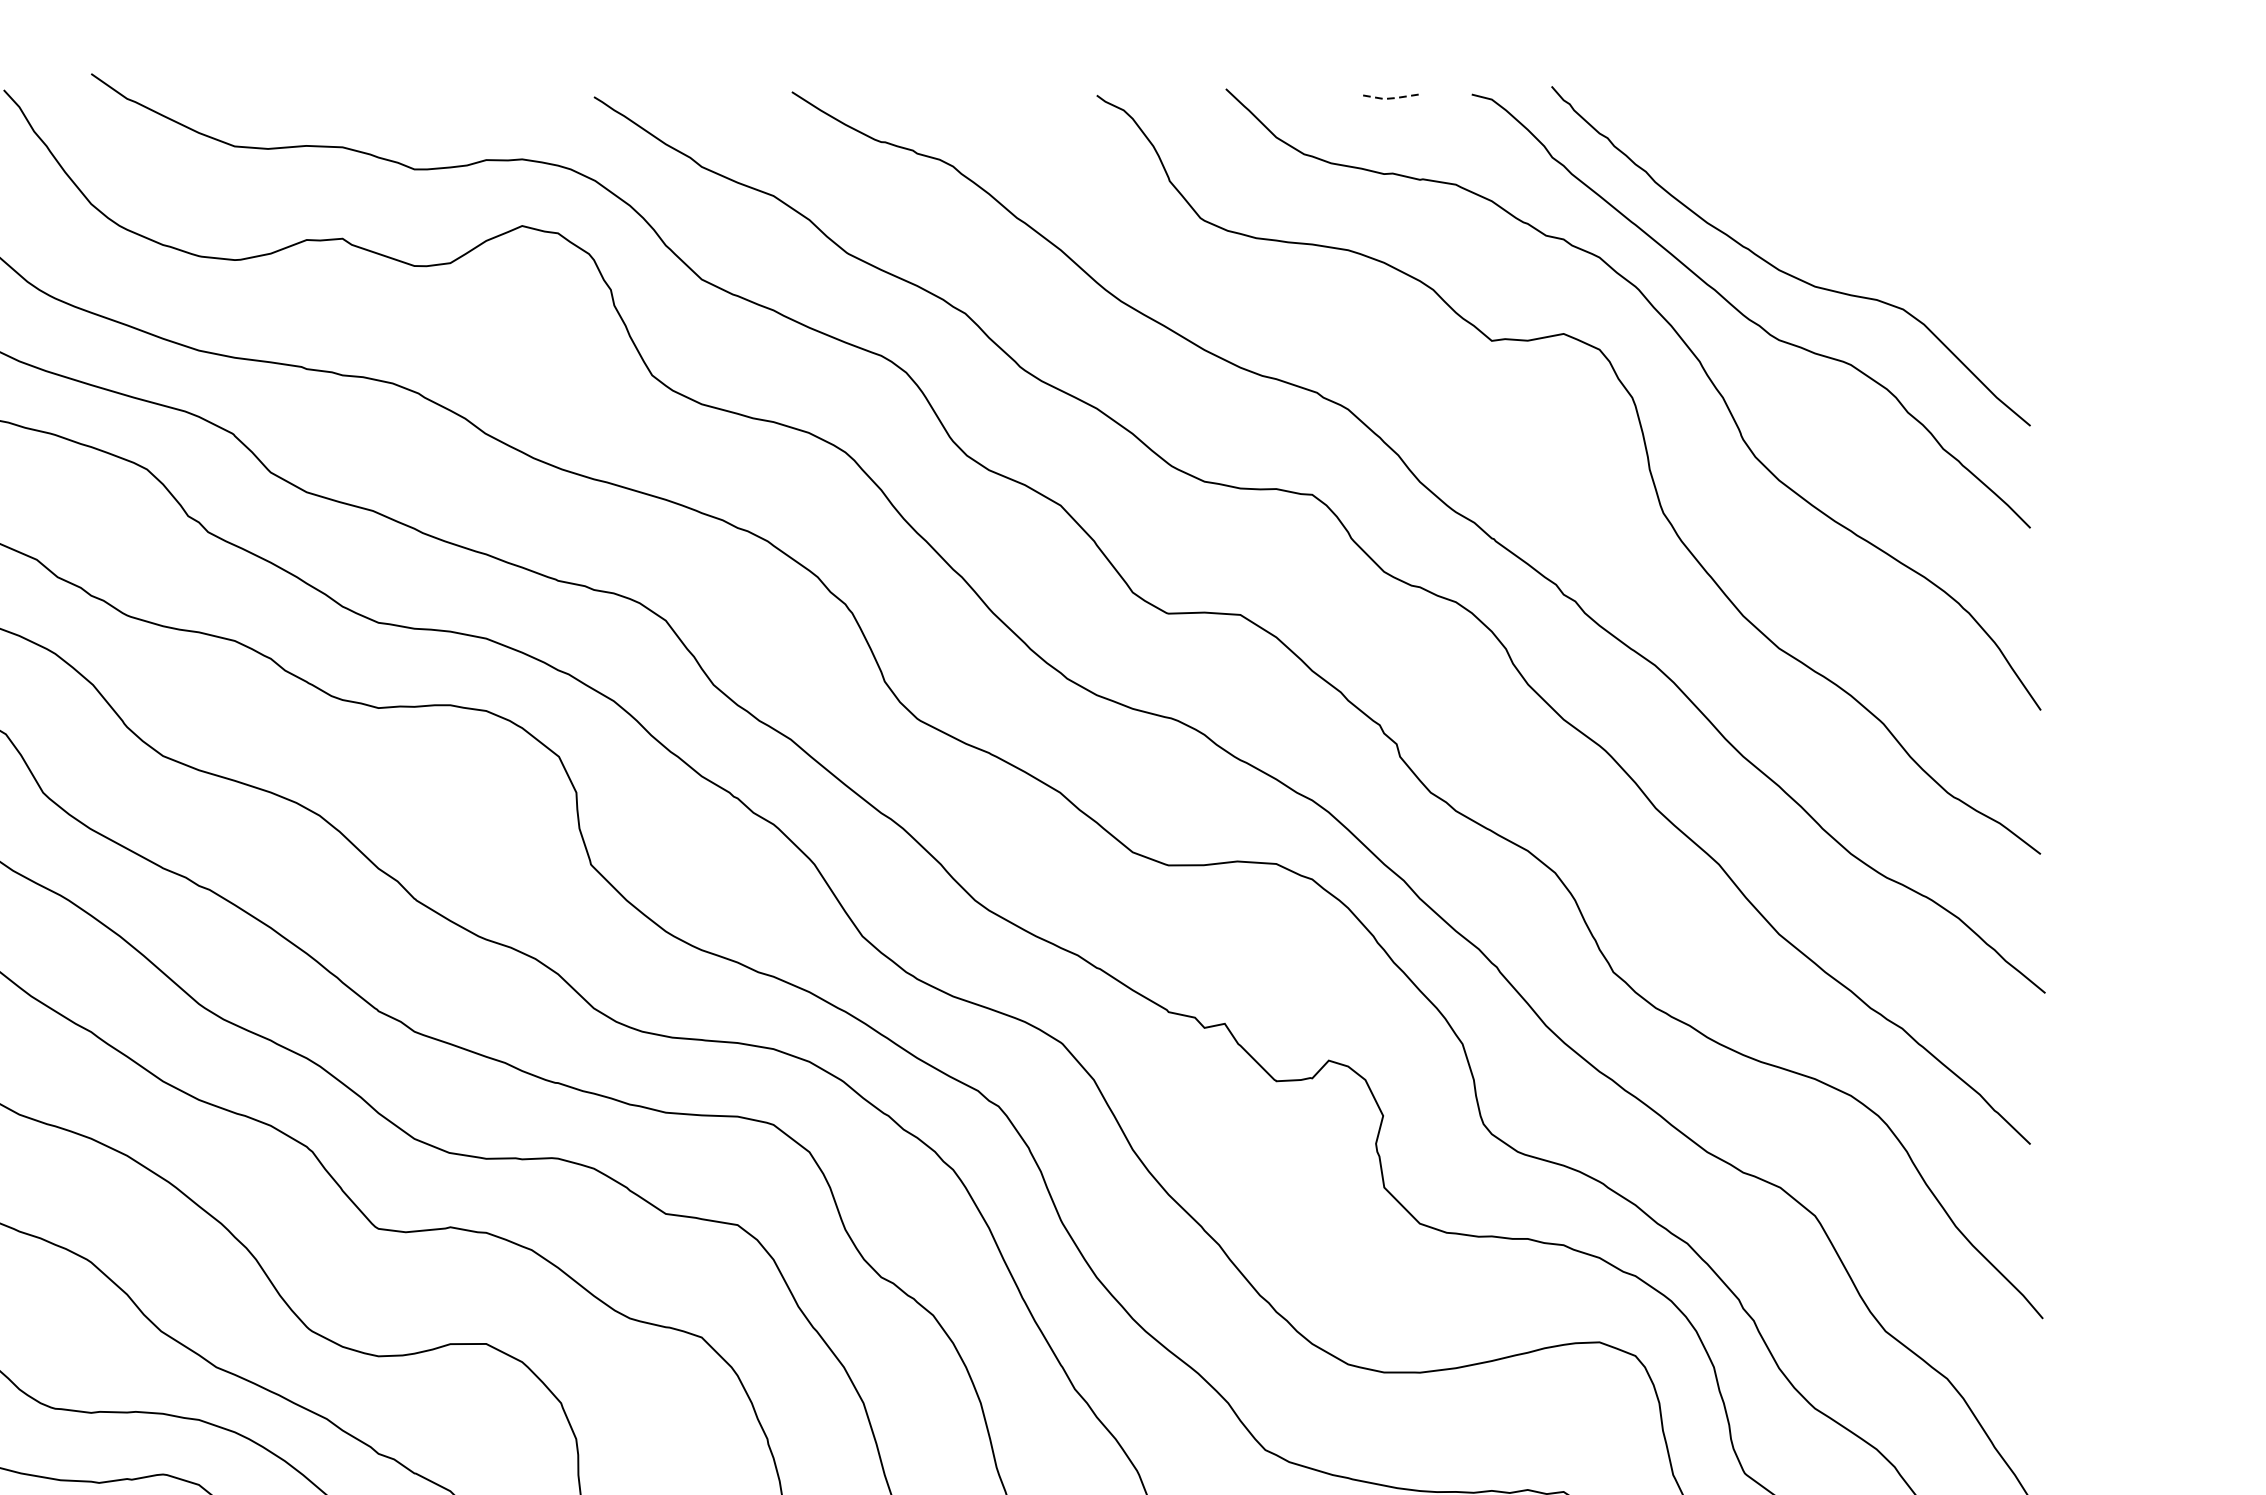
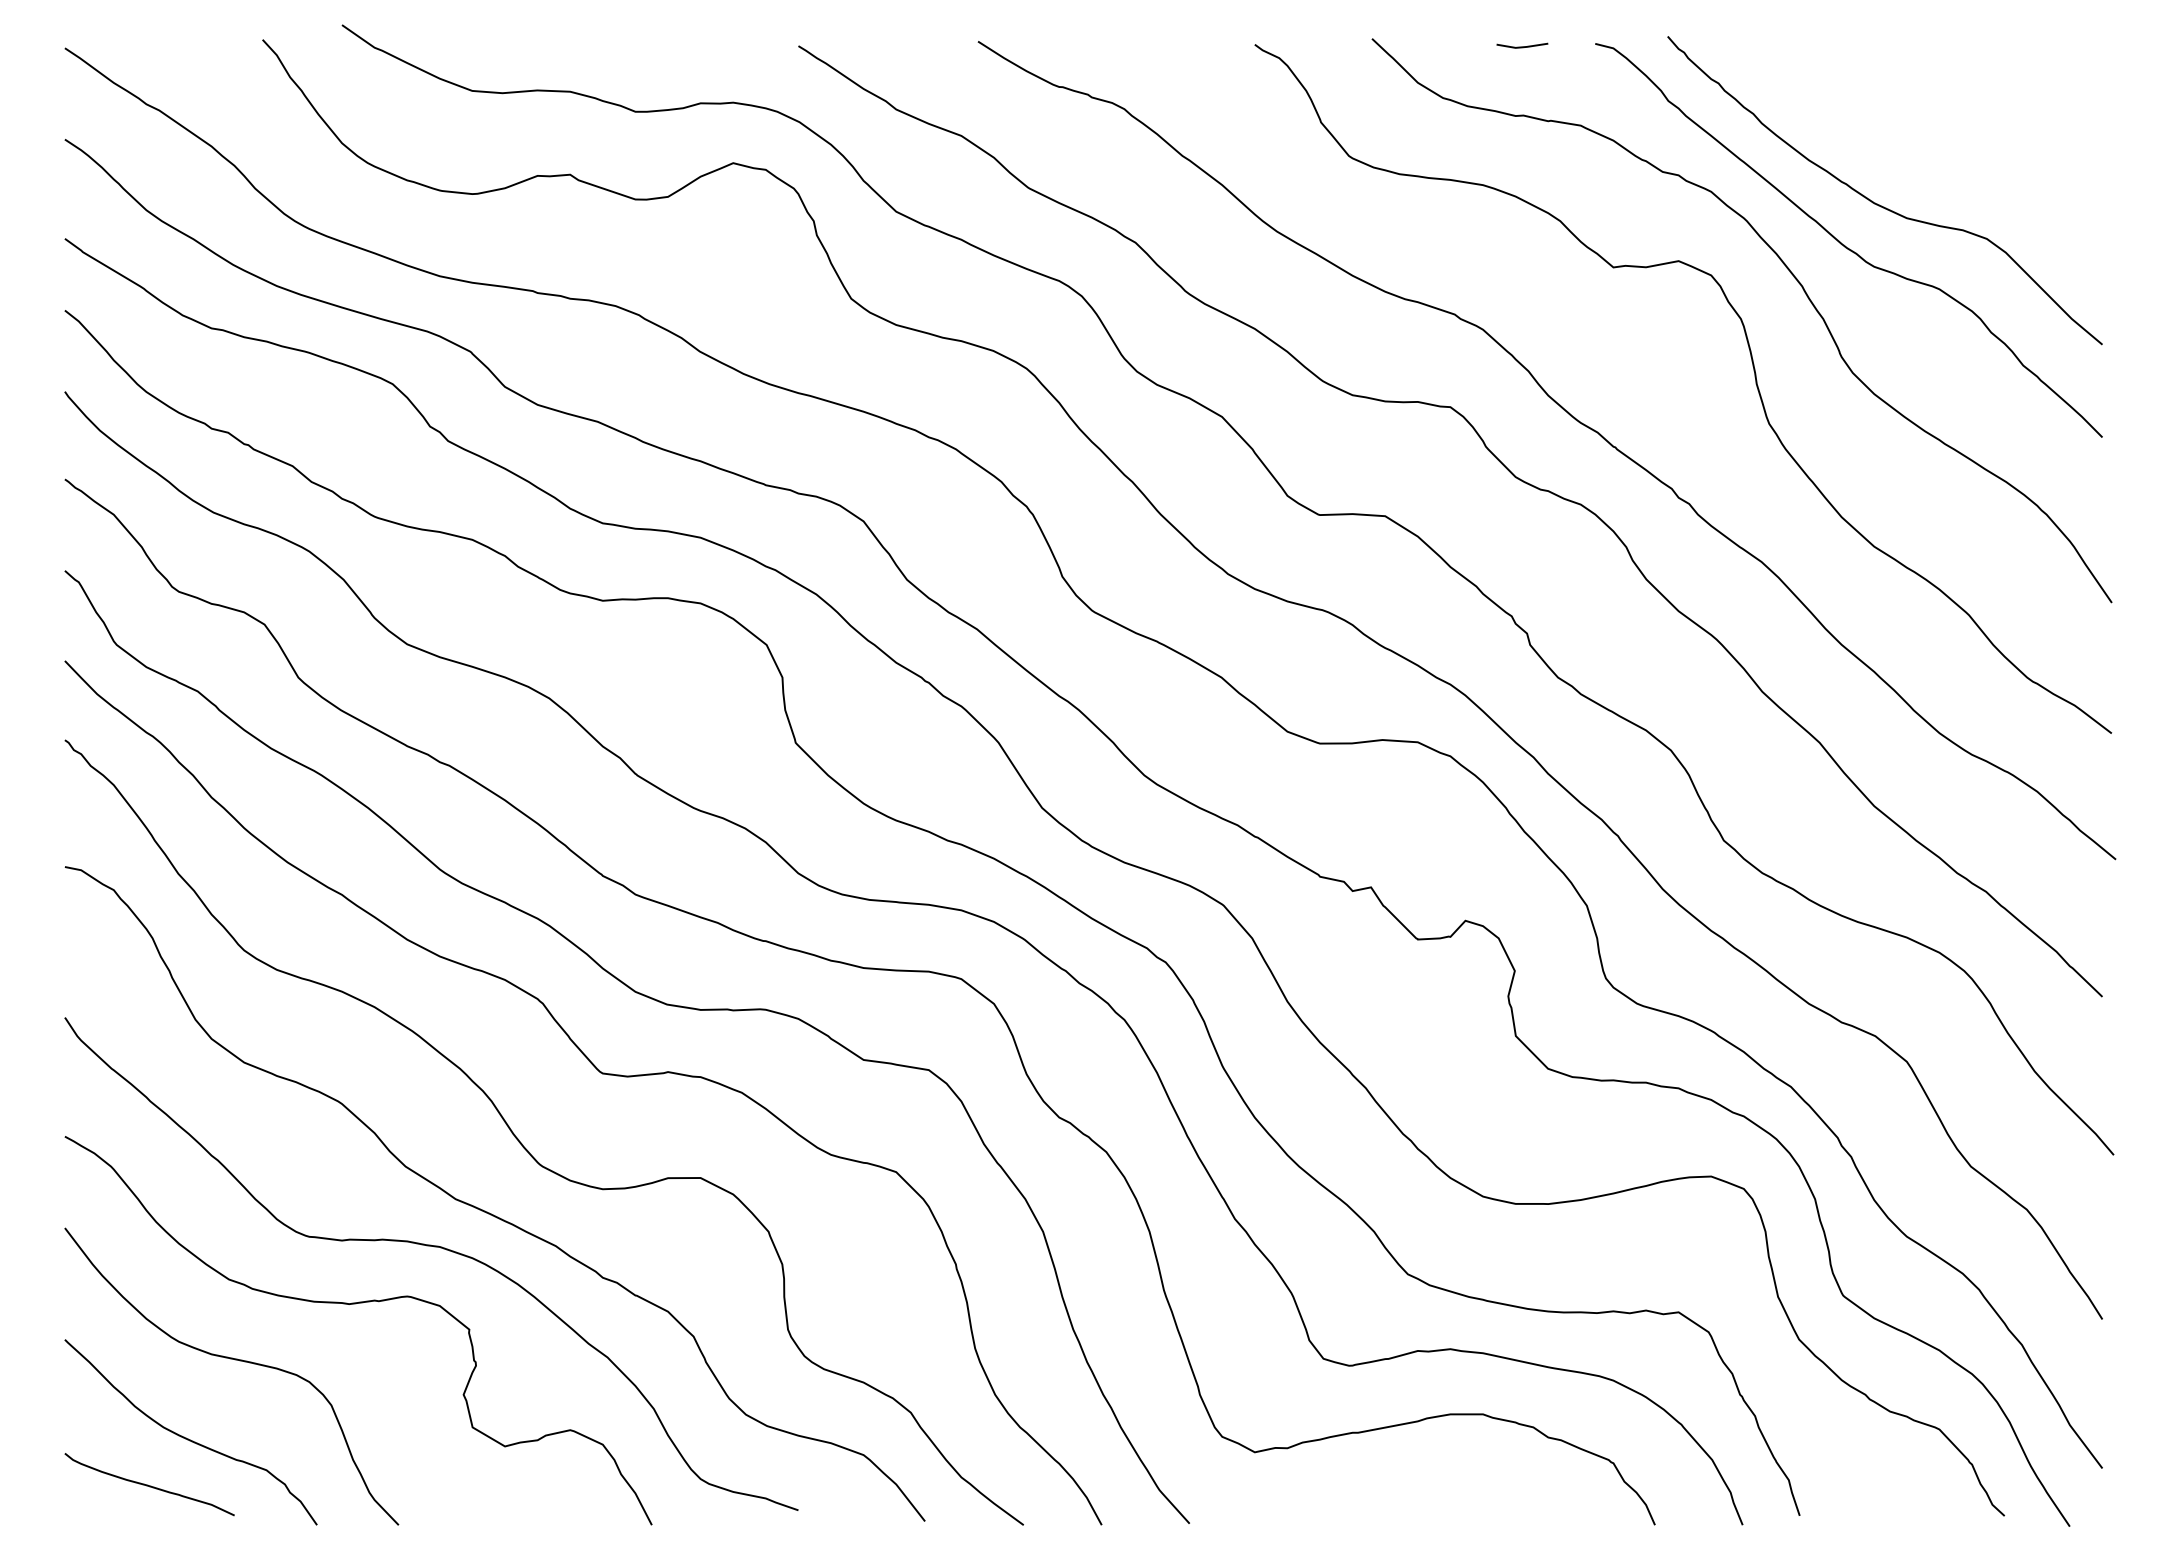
line: (1391, 98) -> (1522, 47), dashed -> solid

